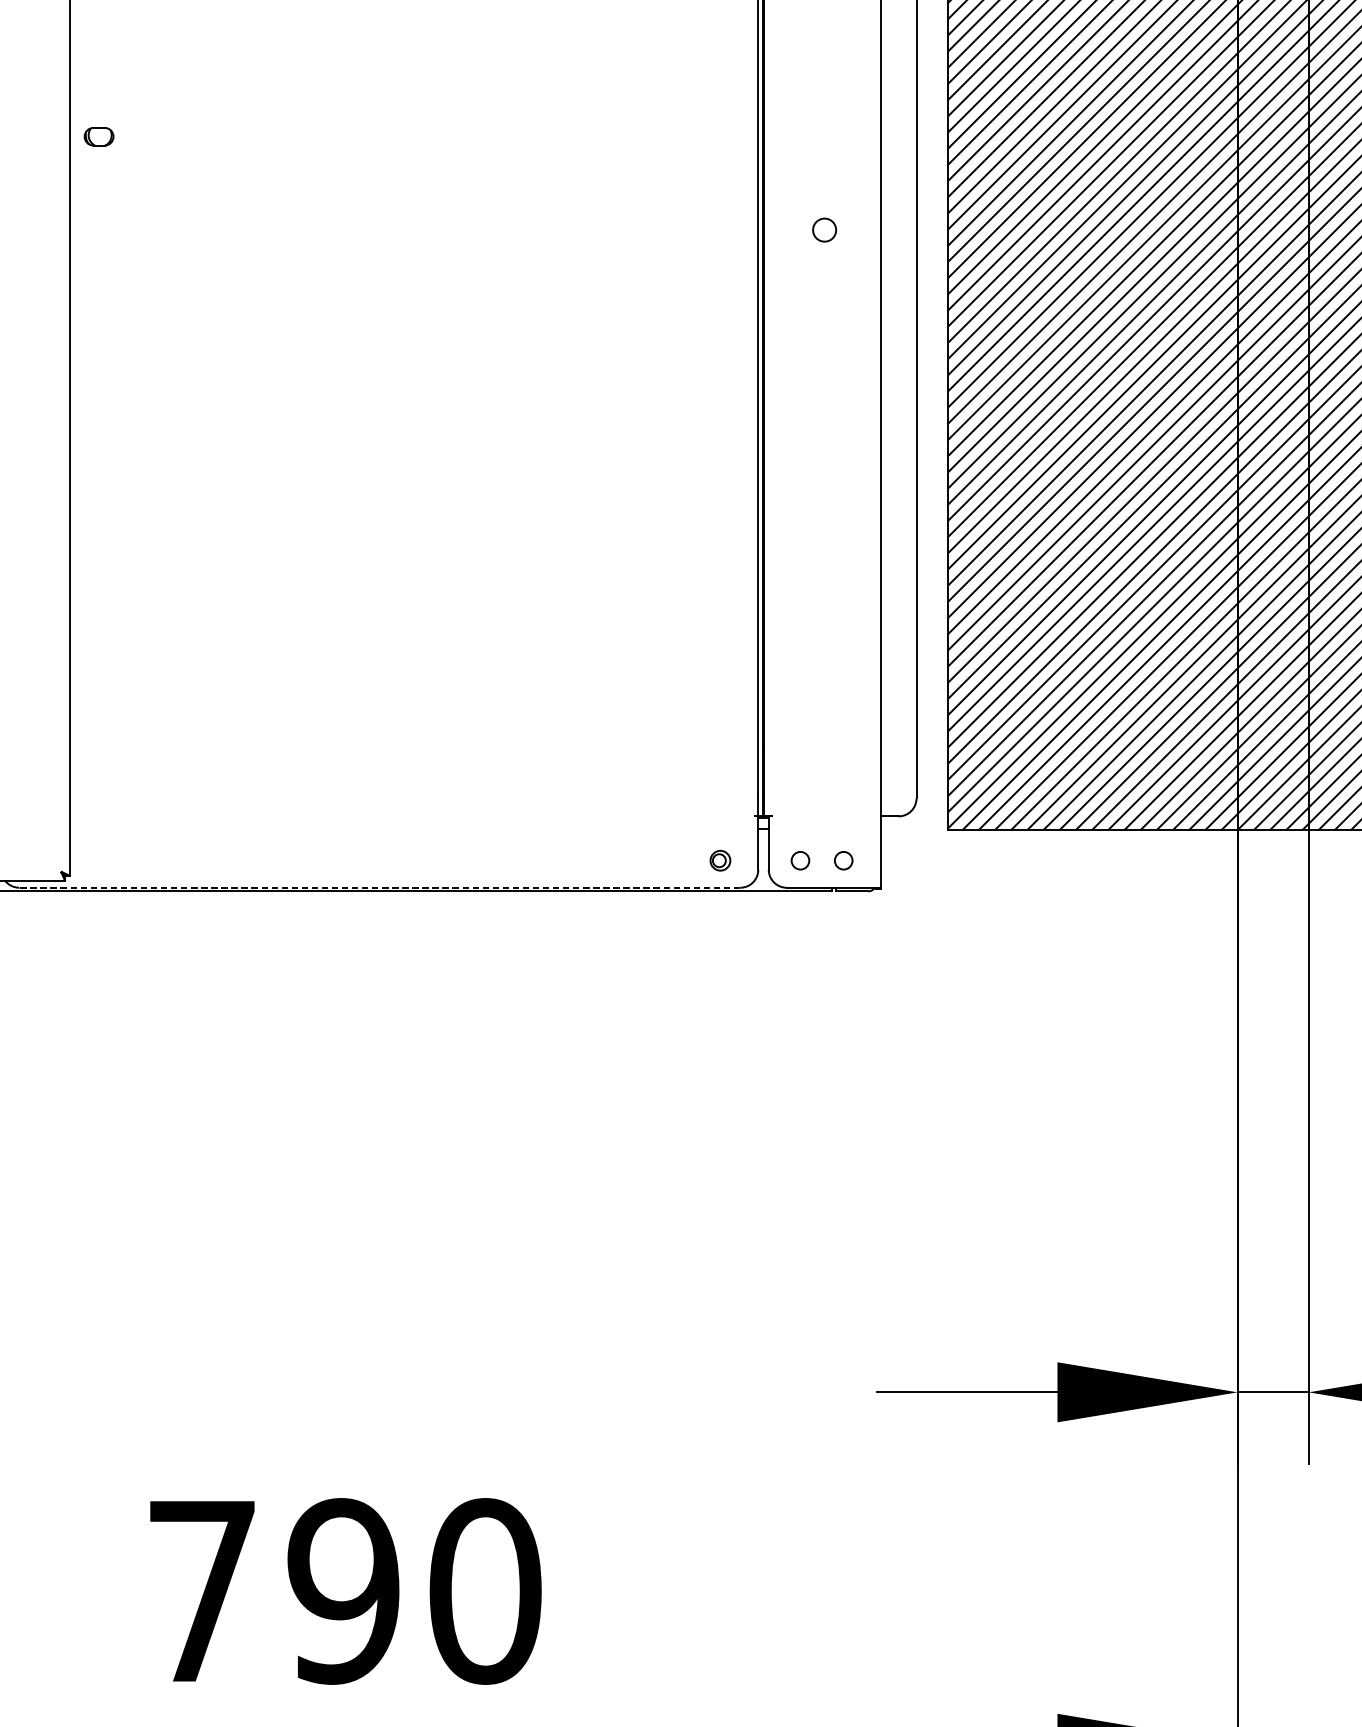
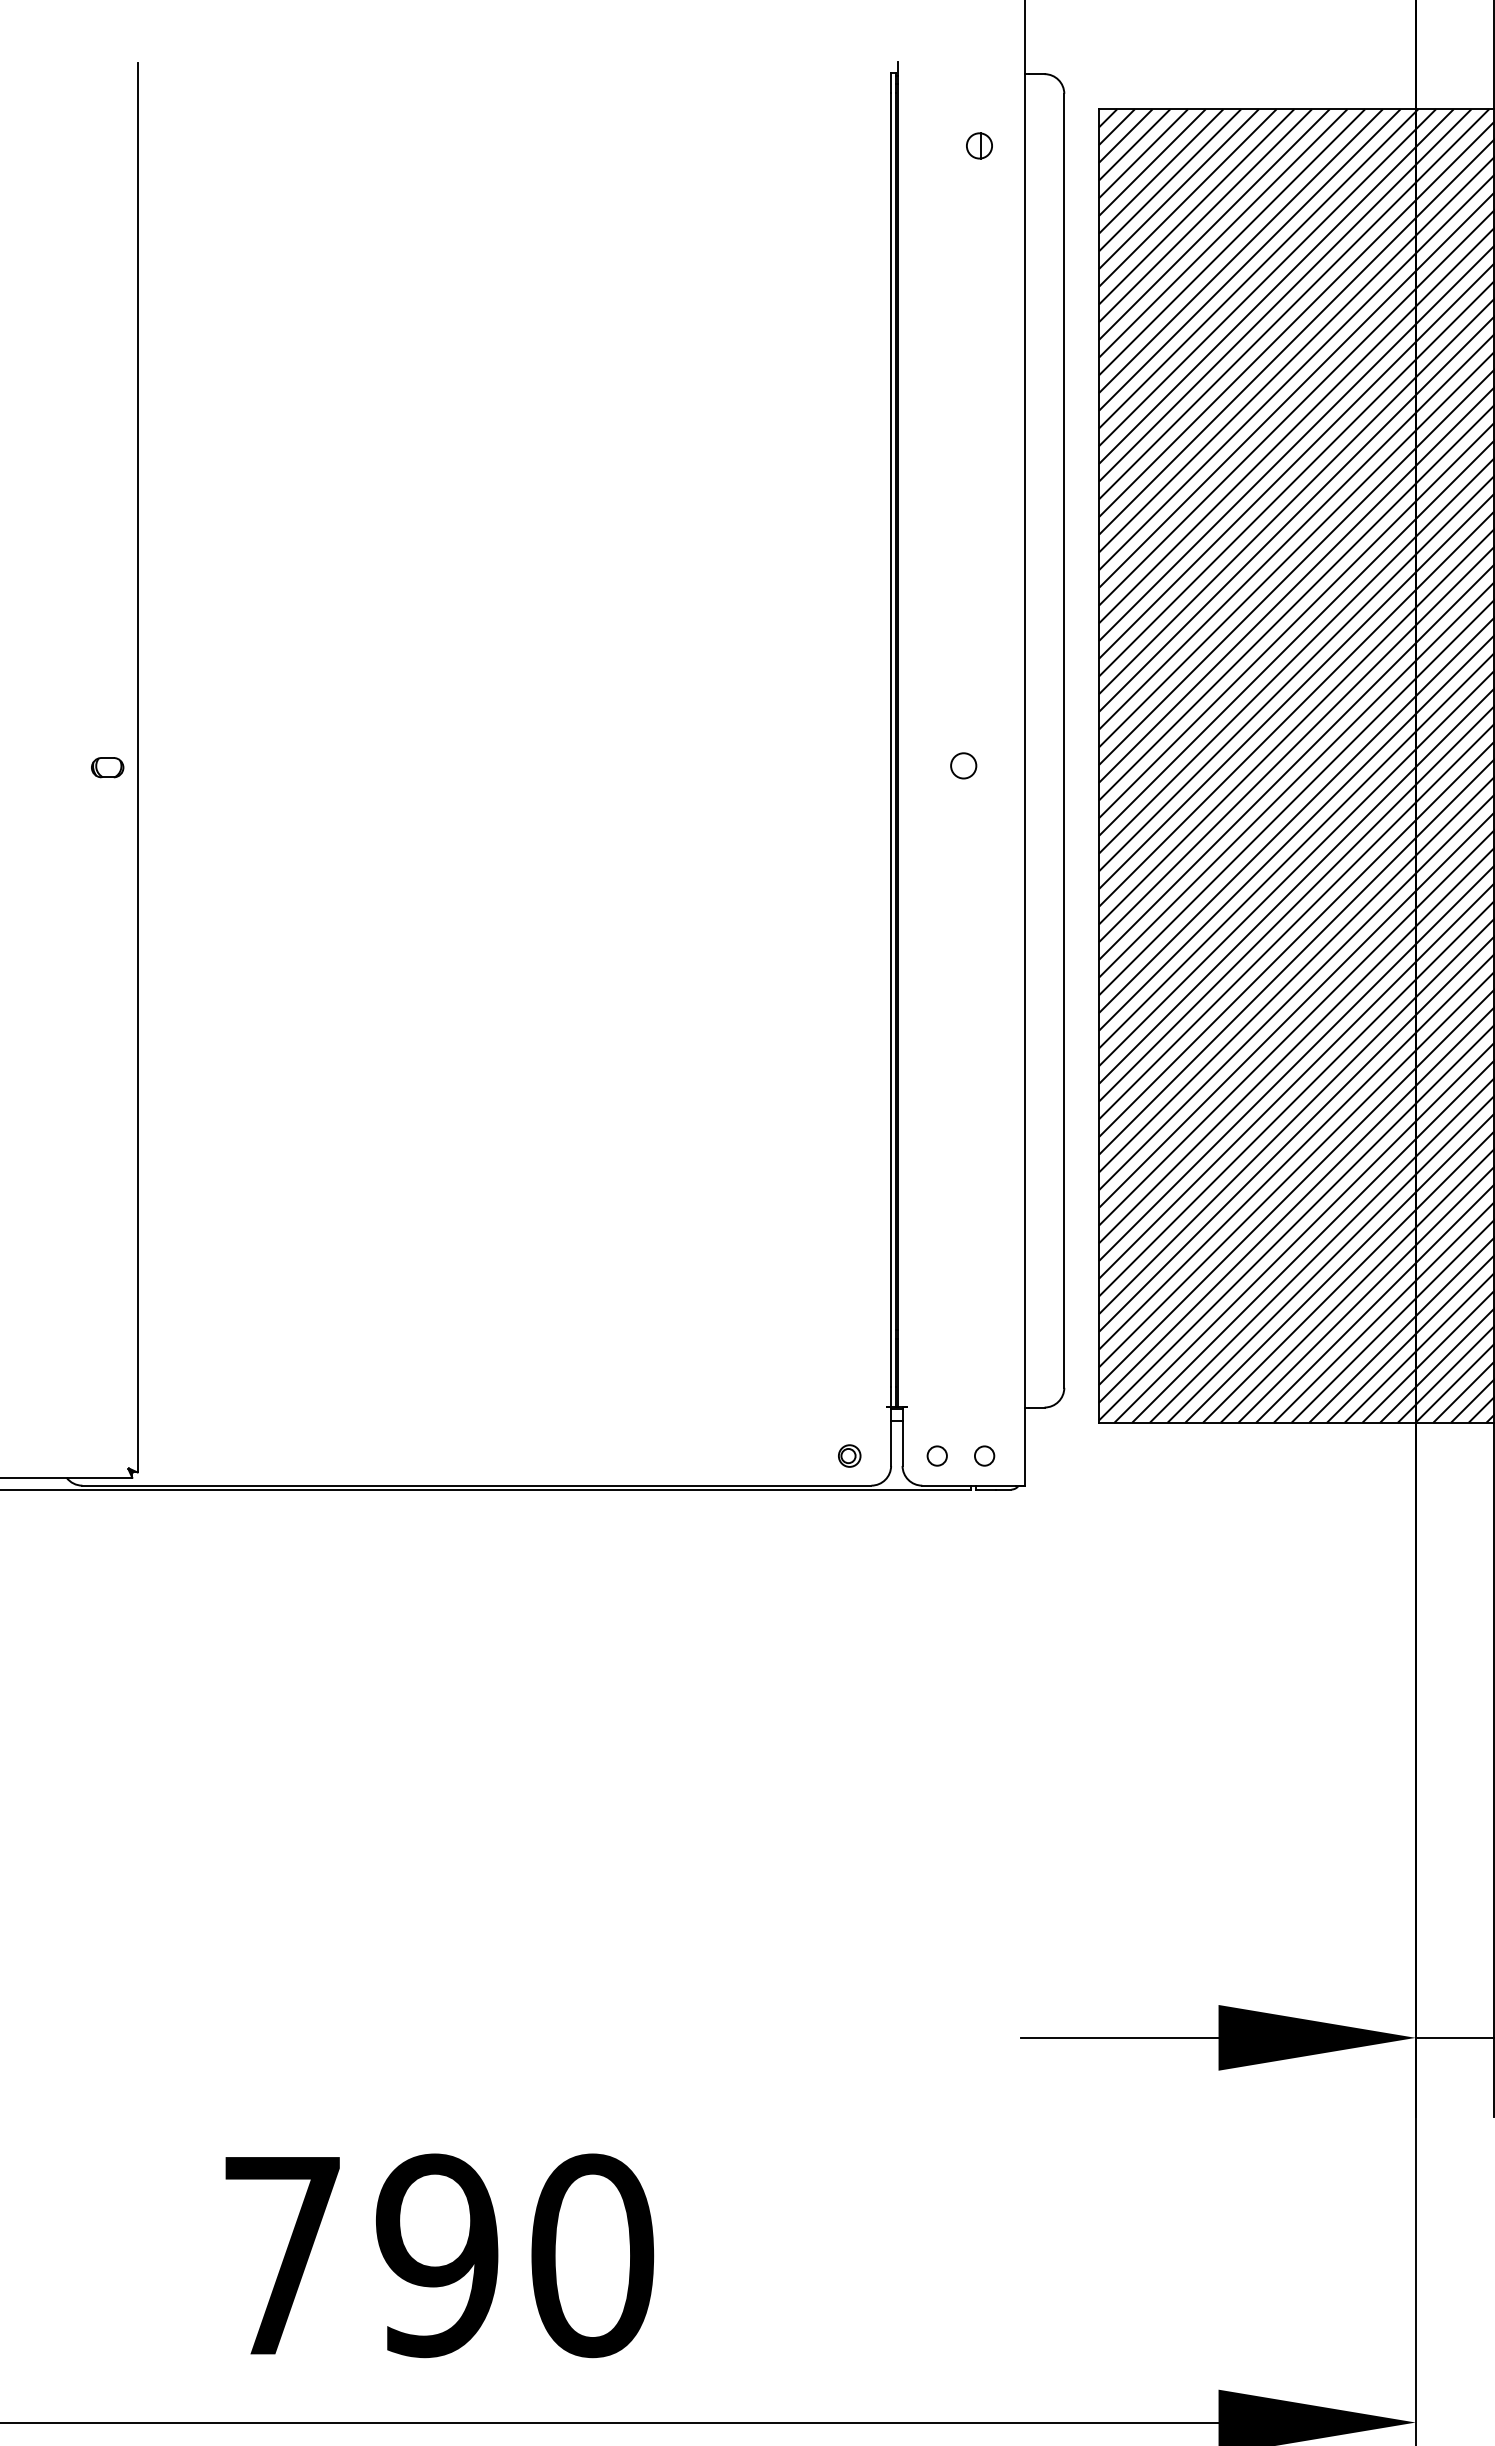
part: (98, 136) -> (107, 767), moved
line: (379, 887) -> (476, 1485), dashed -> solid

